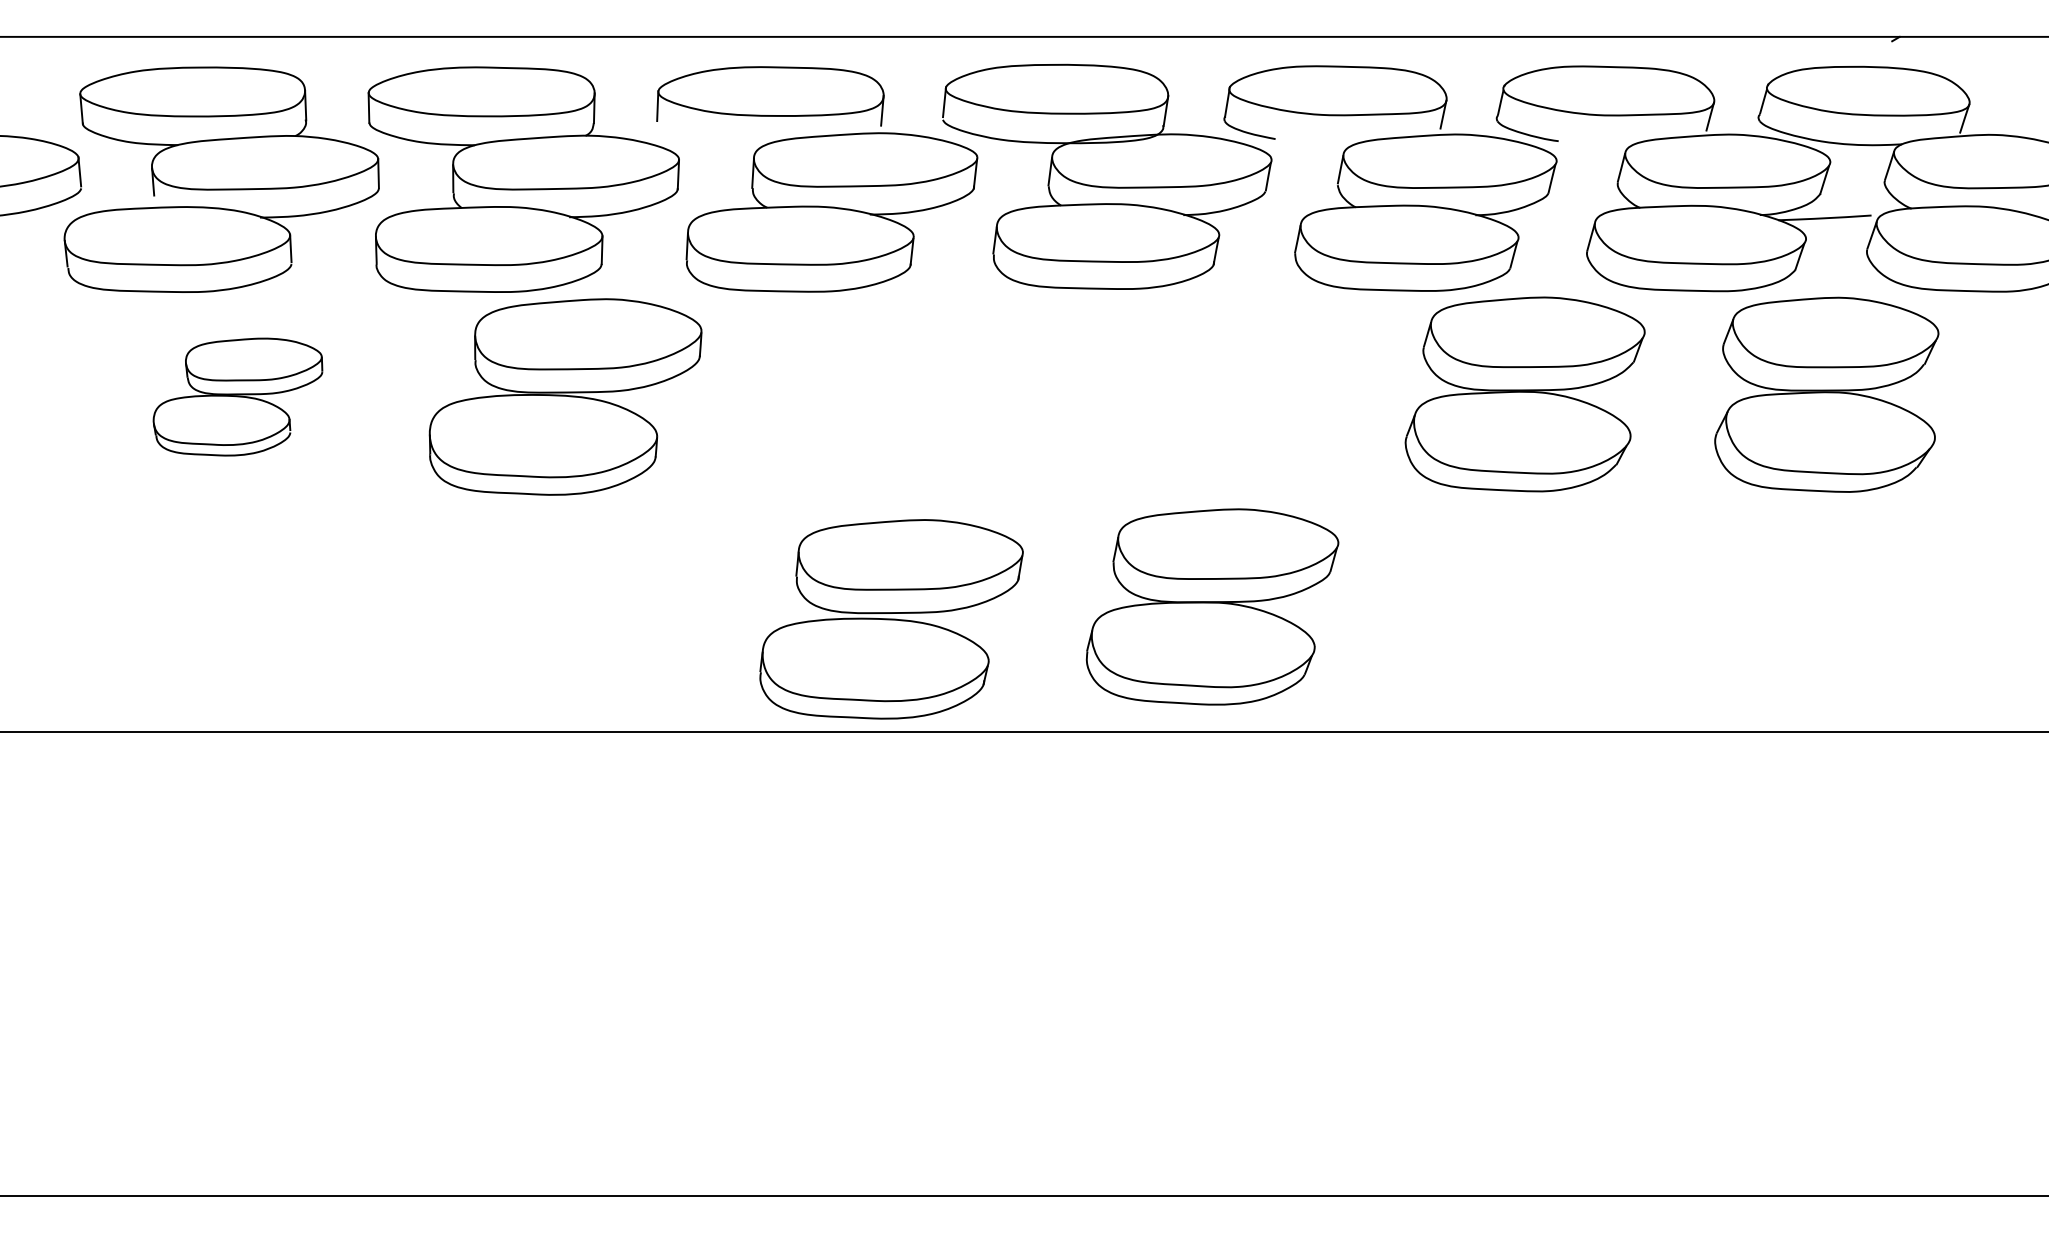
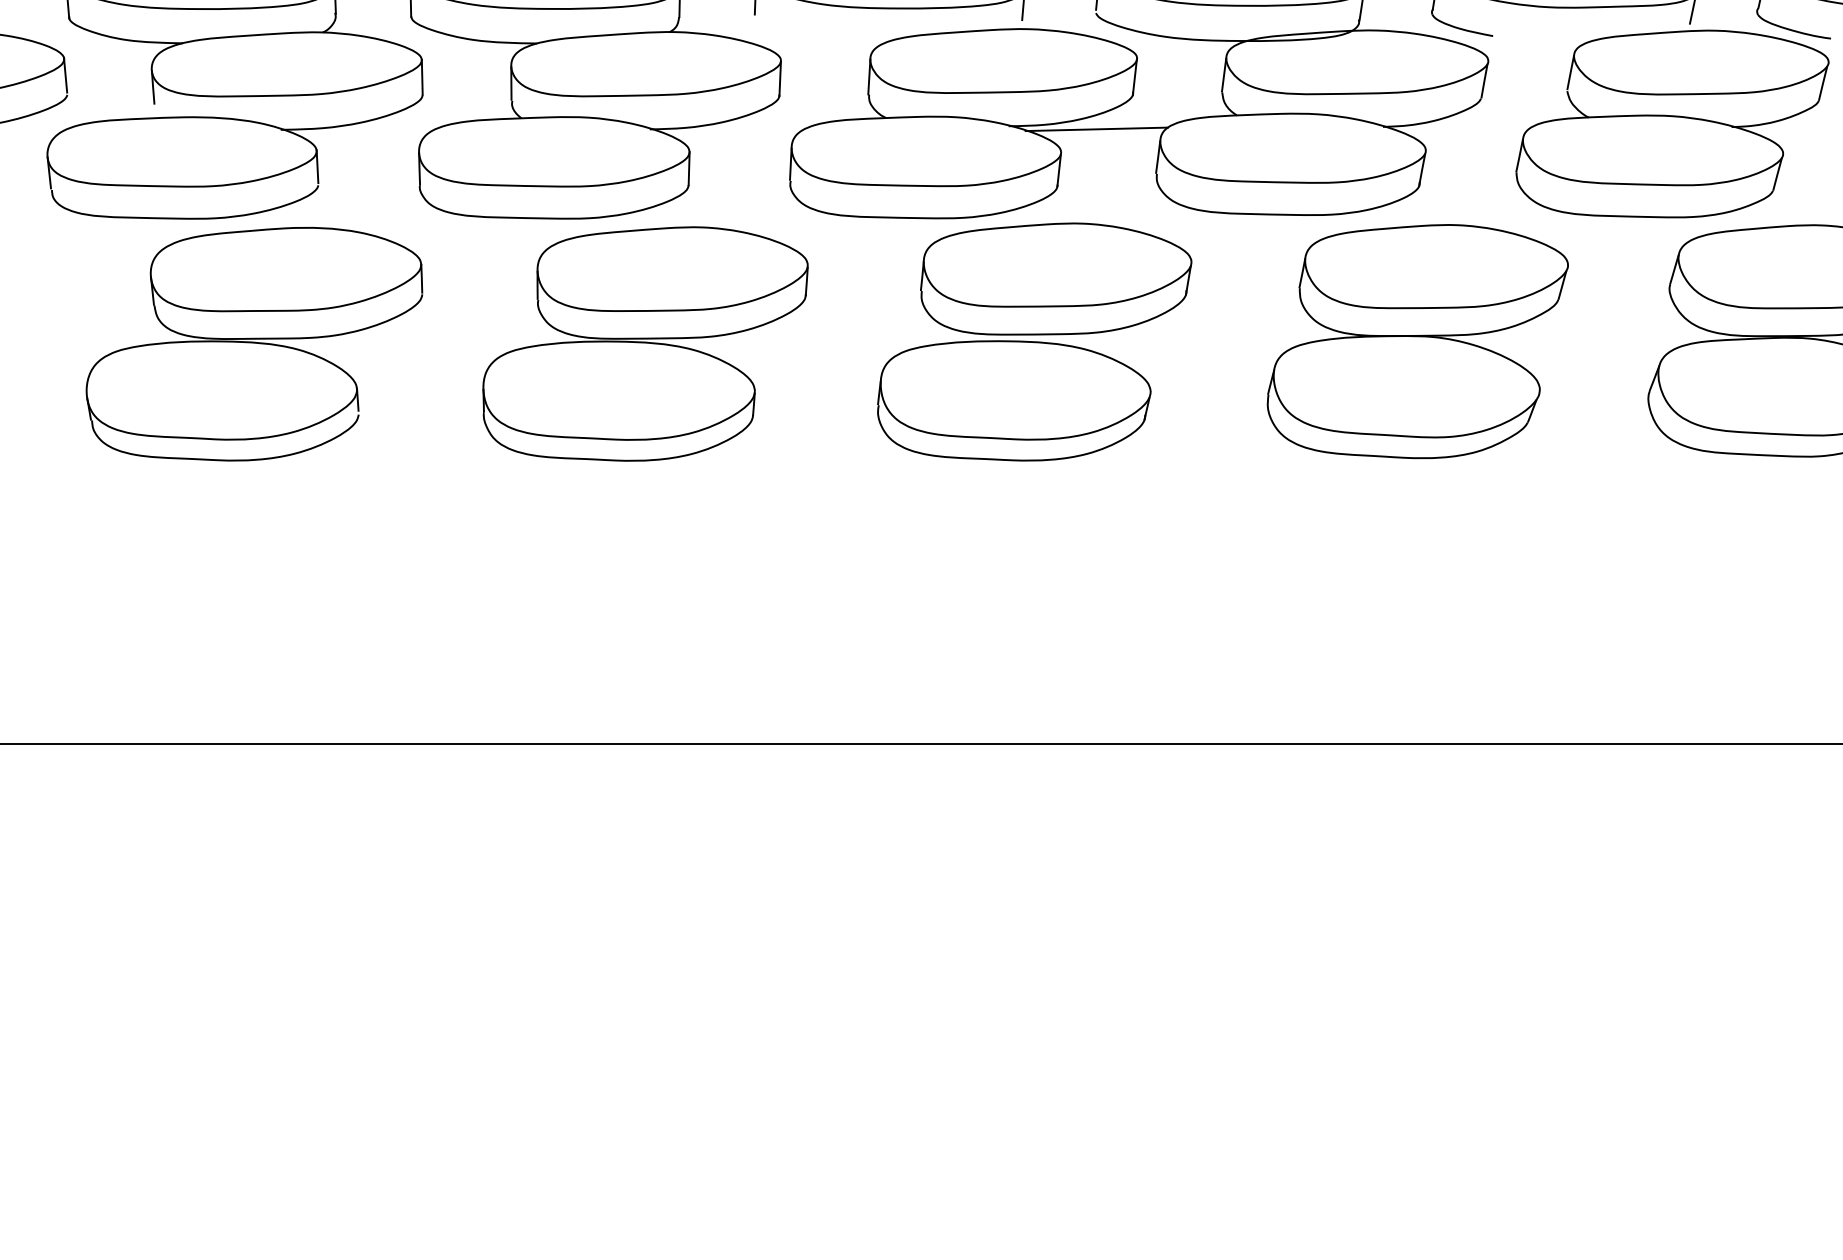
line: (943, 216) -> (1096, 128), added
part: (237, 396) -> (253, 343), size x1.67
part: (1212, 606) -> (1417, 341), moved
part: (891, 619) -> (1034, 342), moved

